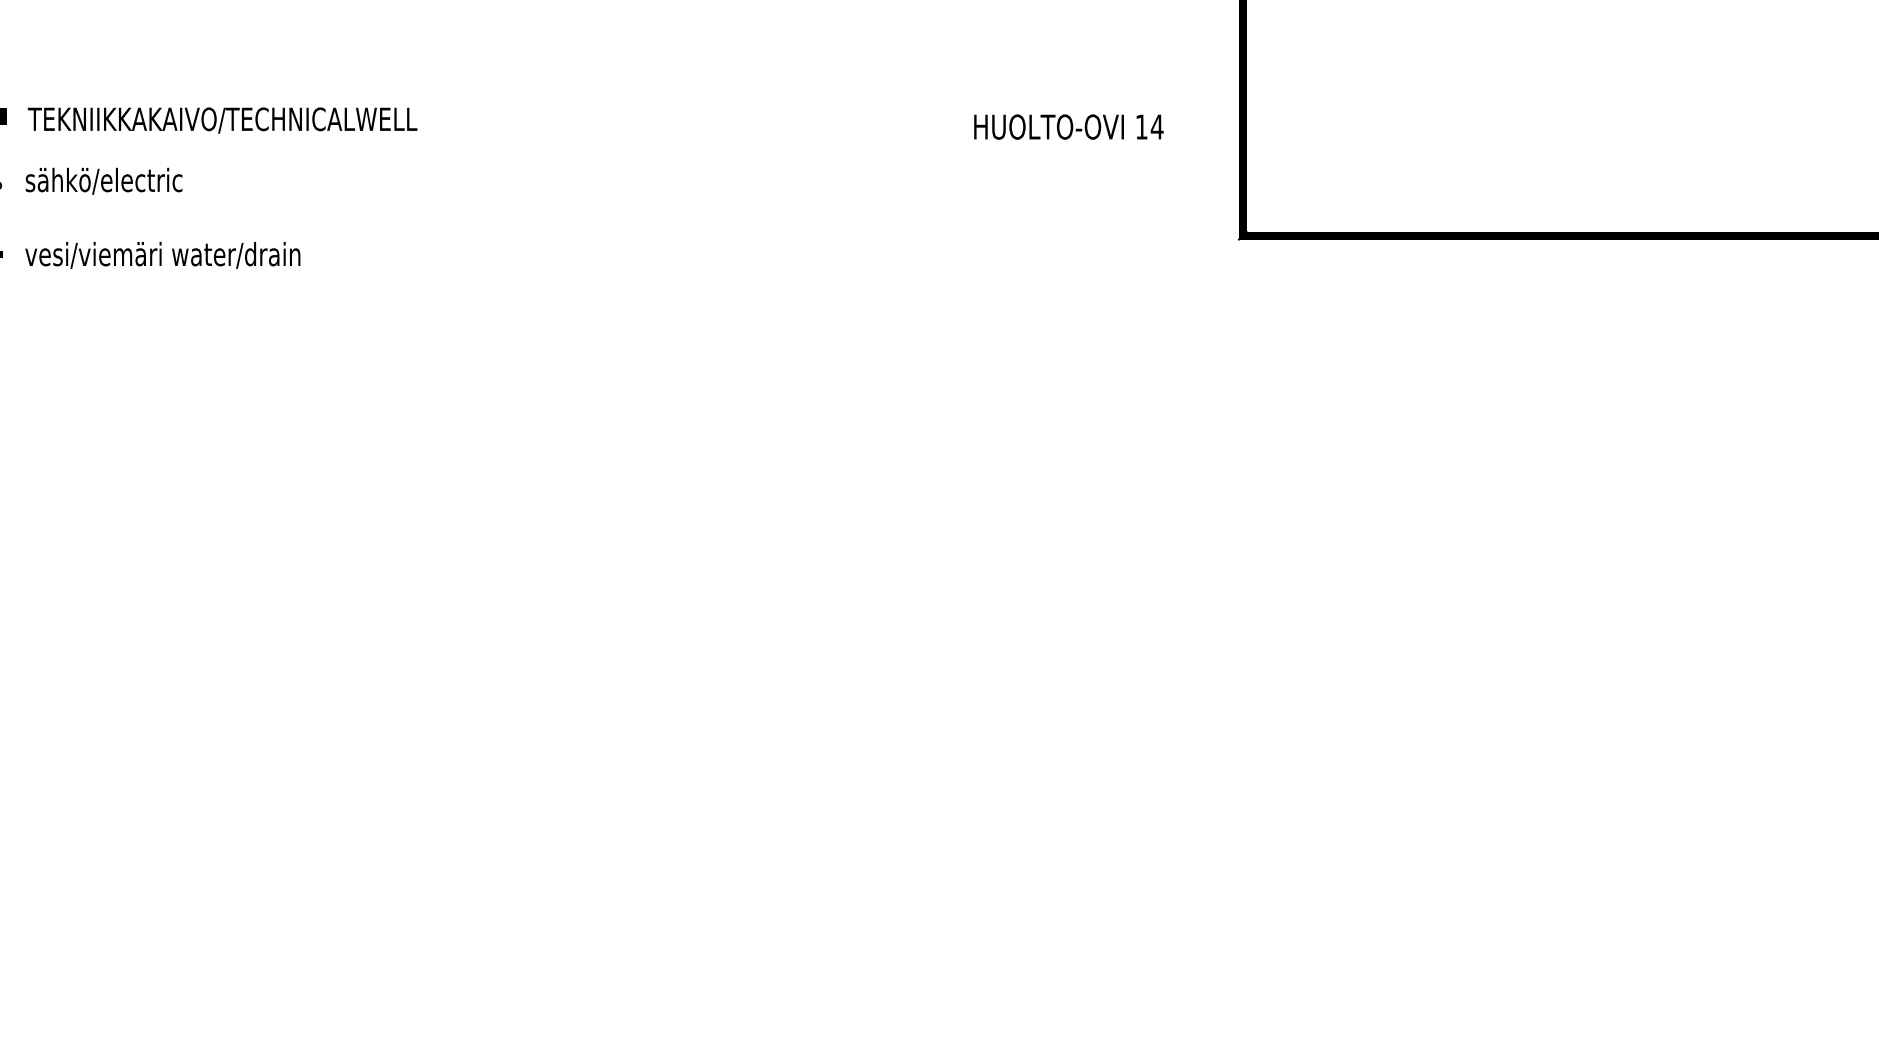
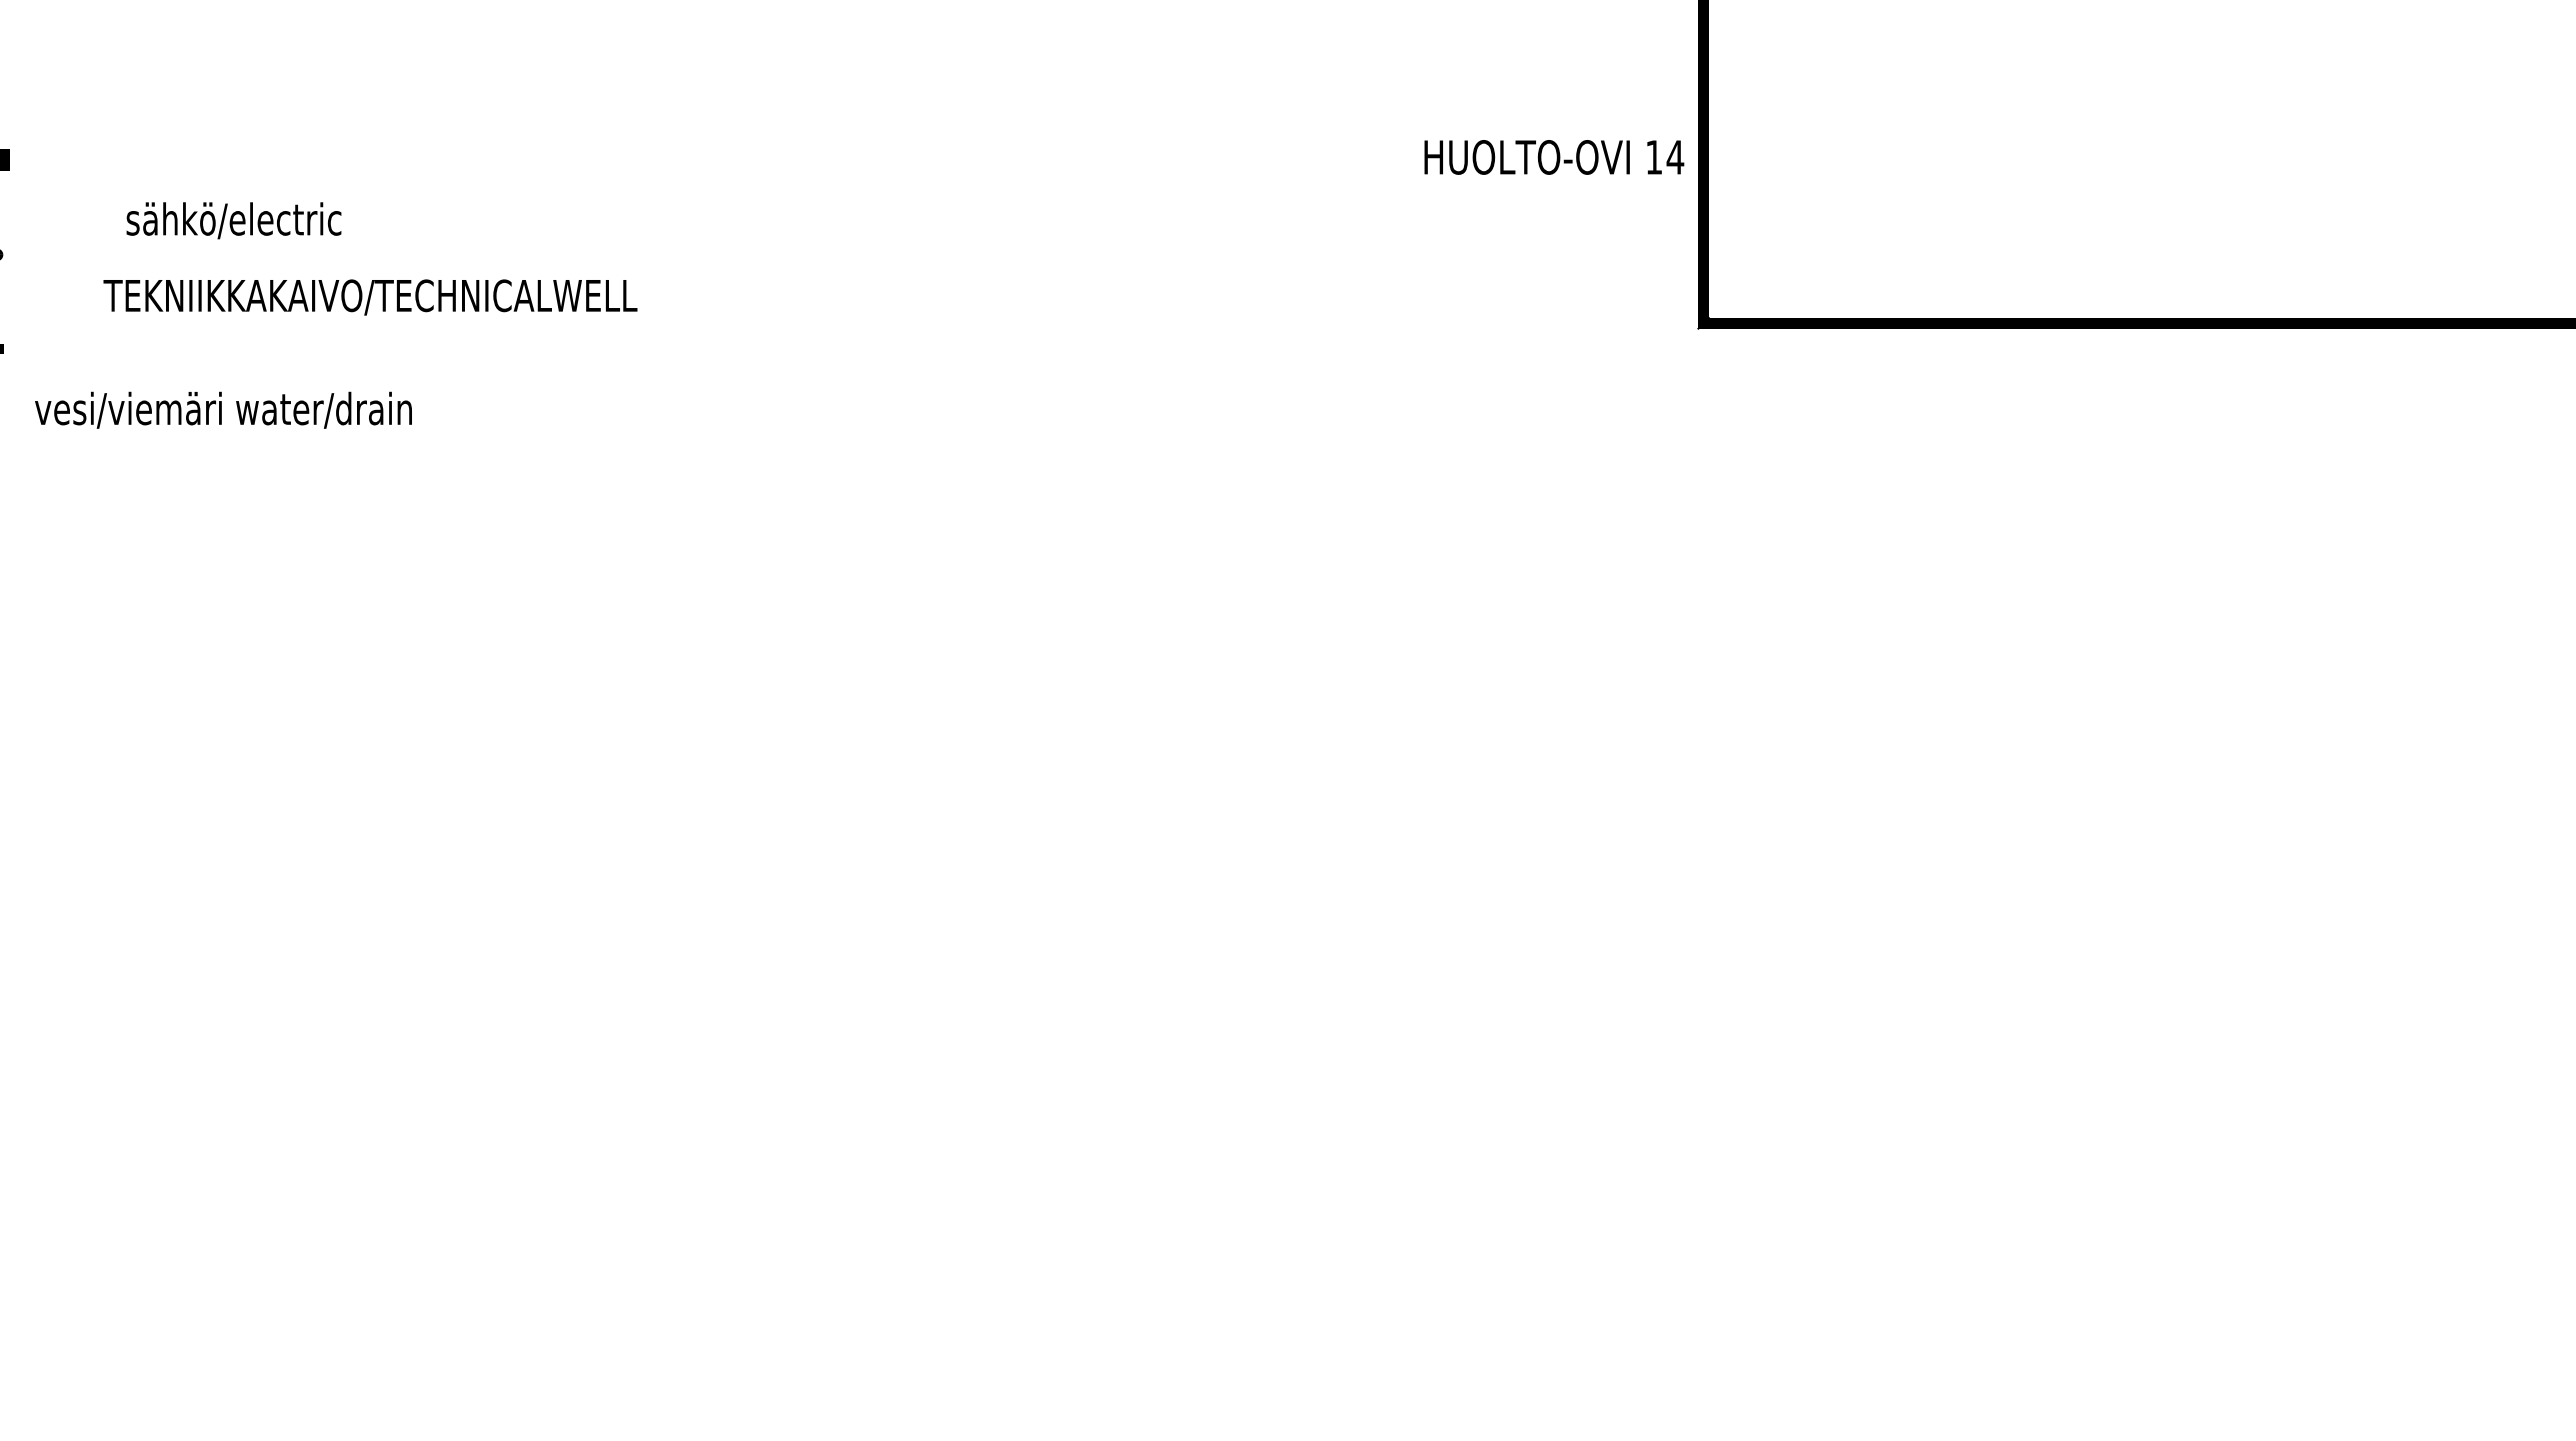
text: (222, 120) -> (370, 297), moved
text: (1069, 127) -> (1554, 157), moved
text: (103, 181) -> (233, 220), moved
text: (162, 254) -> (223, 409), moved

